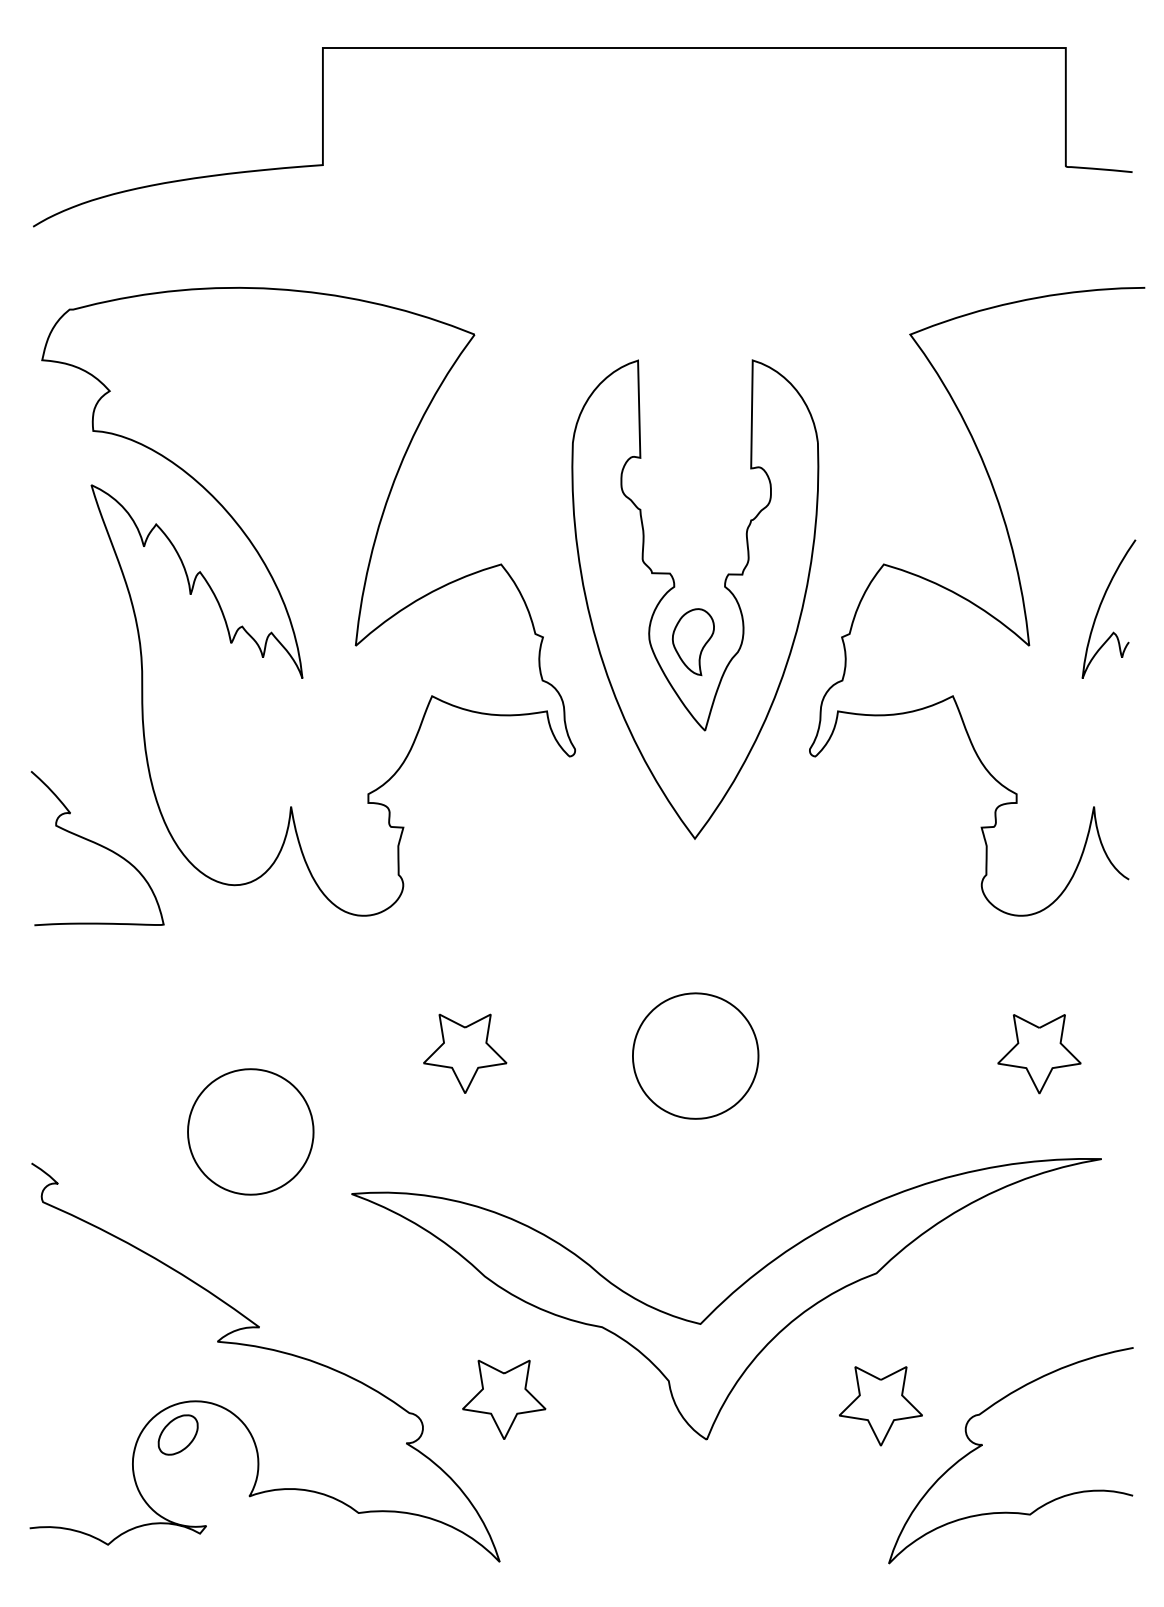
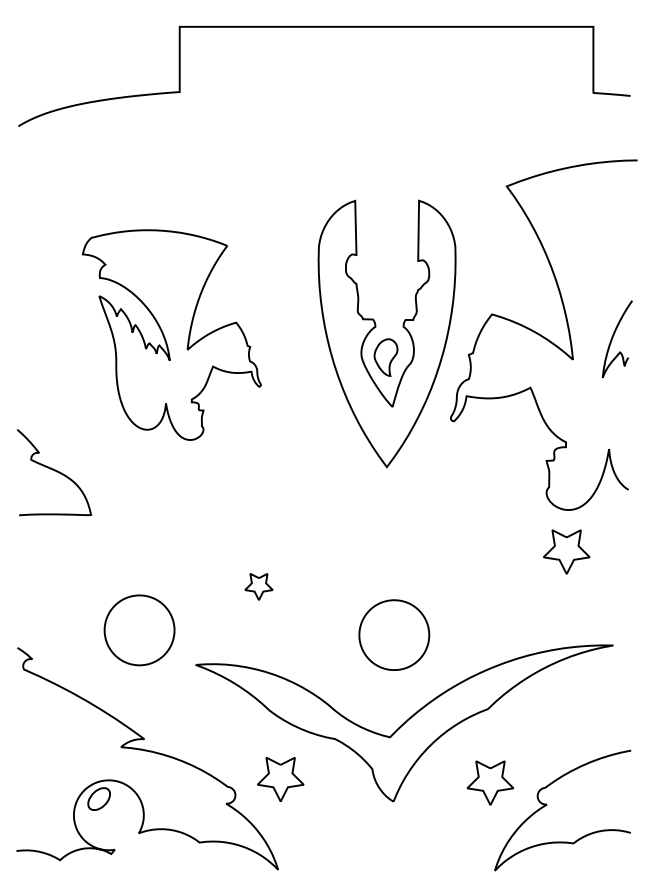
part: (308, 600) -> (171, 334), size x0.6
part: (464, 1053) -> (258, 586), size x0.6
part: (1039, 1053) -> (566, 551), moved
part: (696, 1054) -> (394, 634), moved

